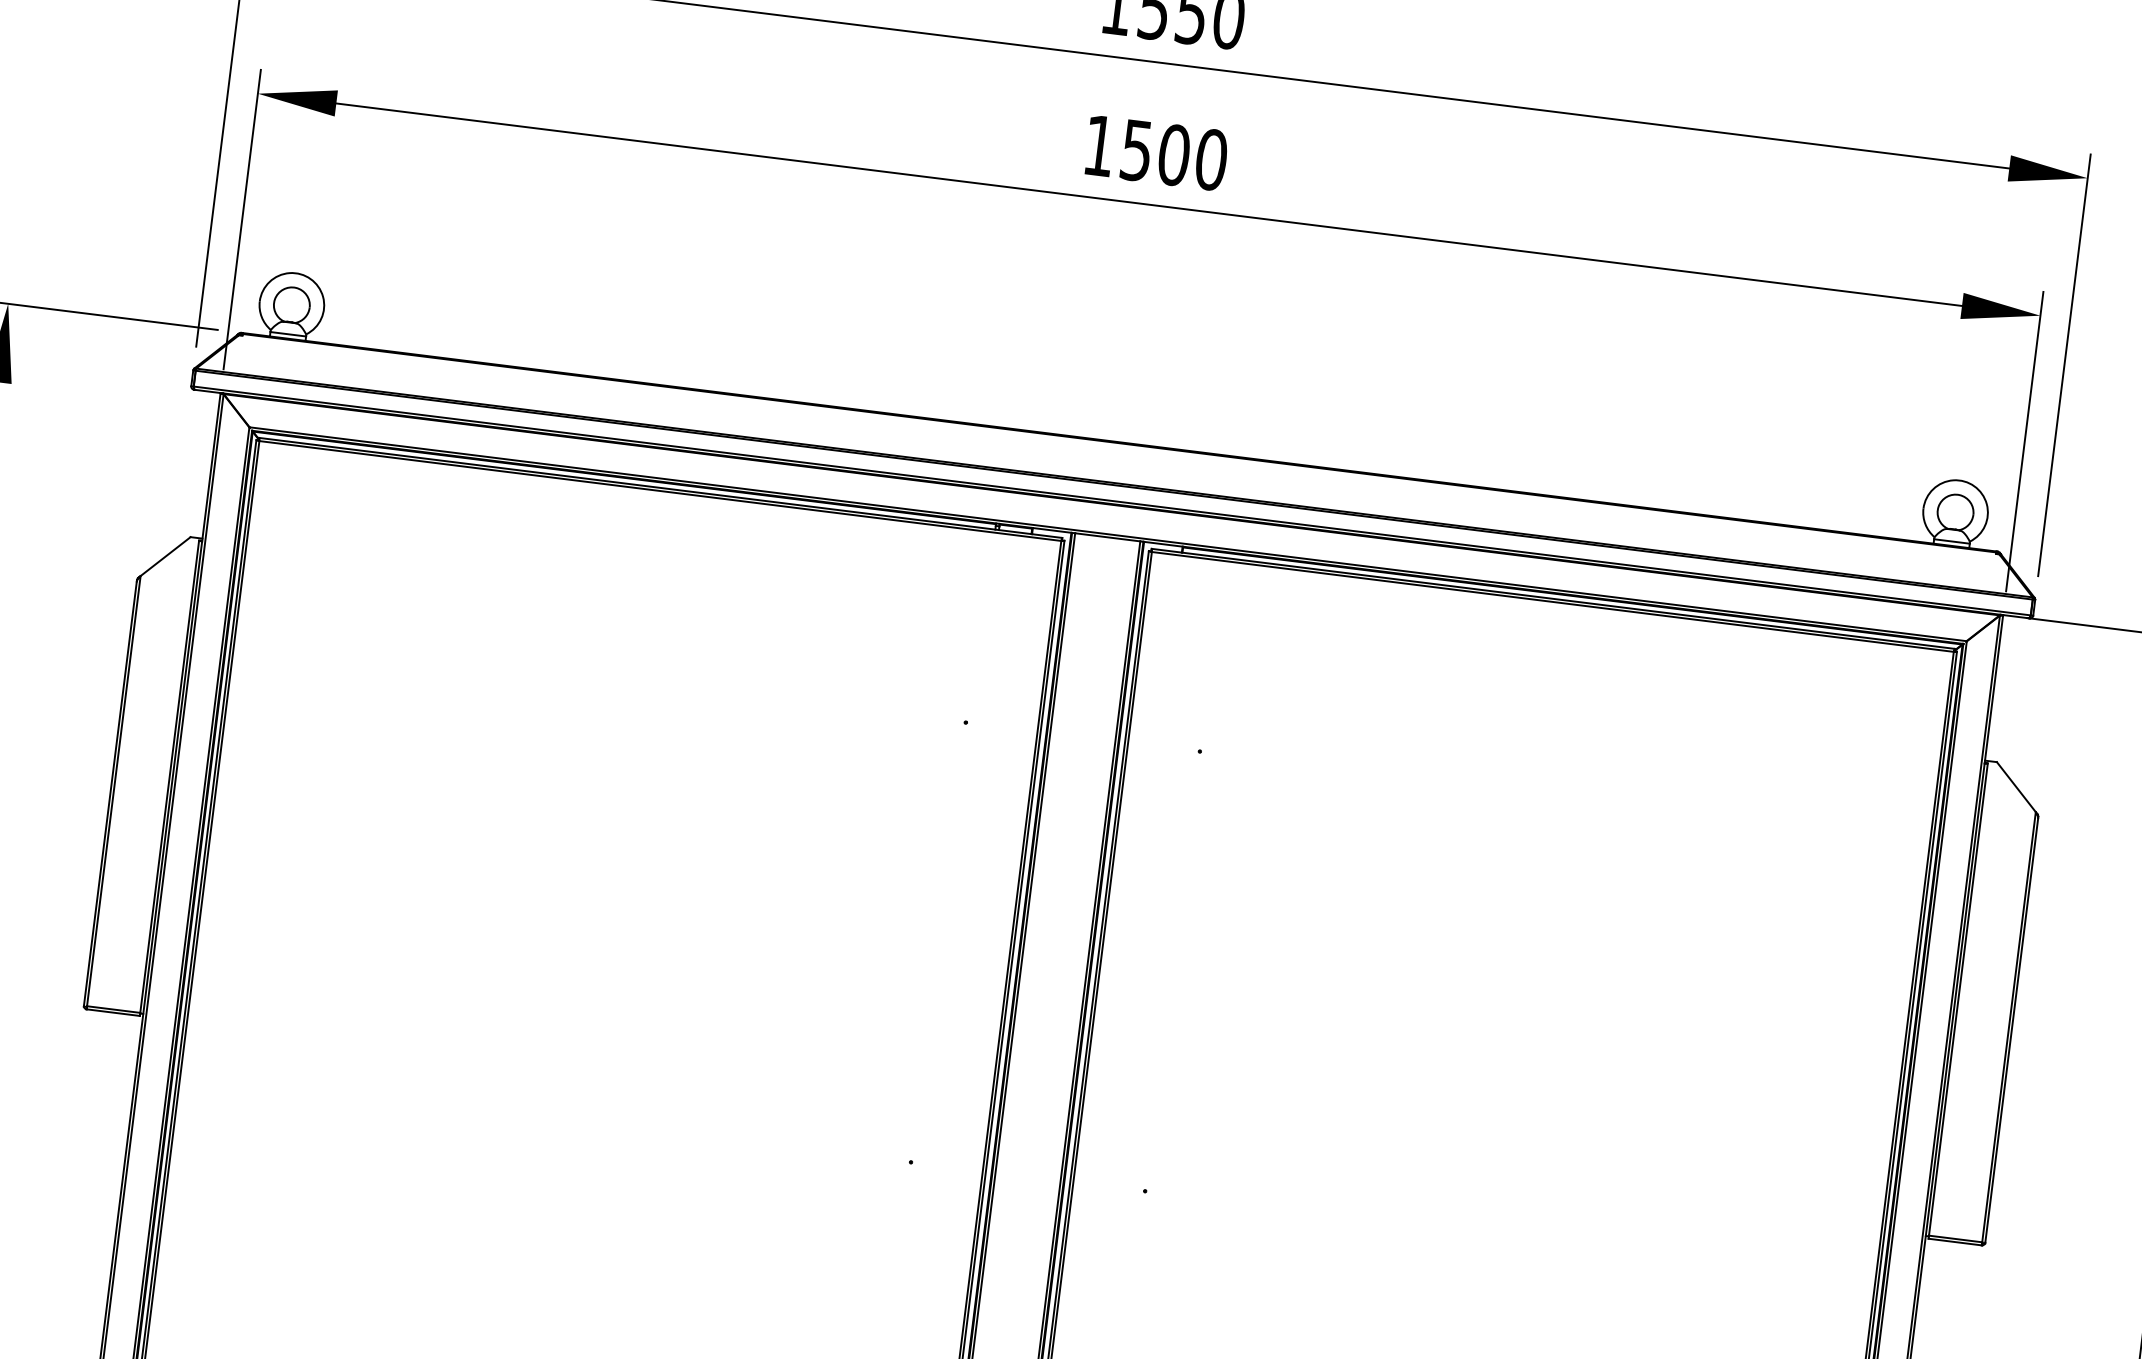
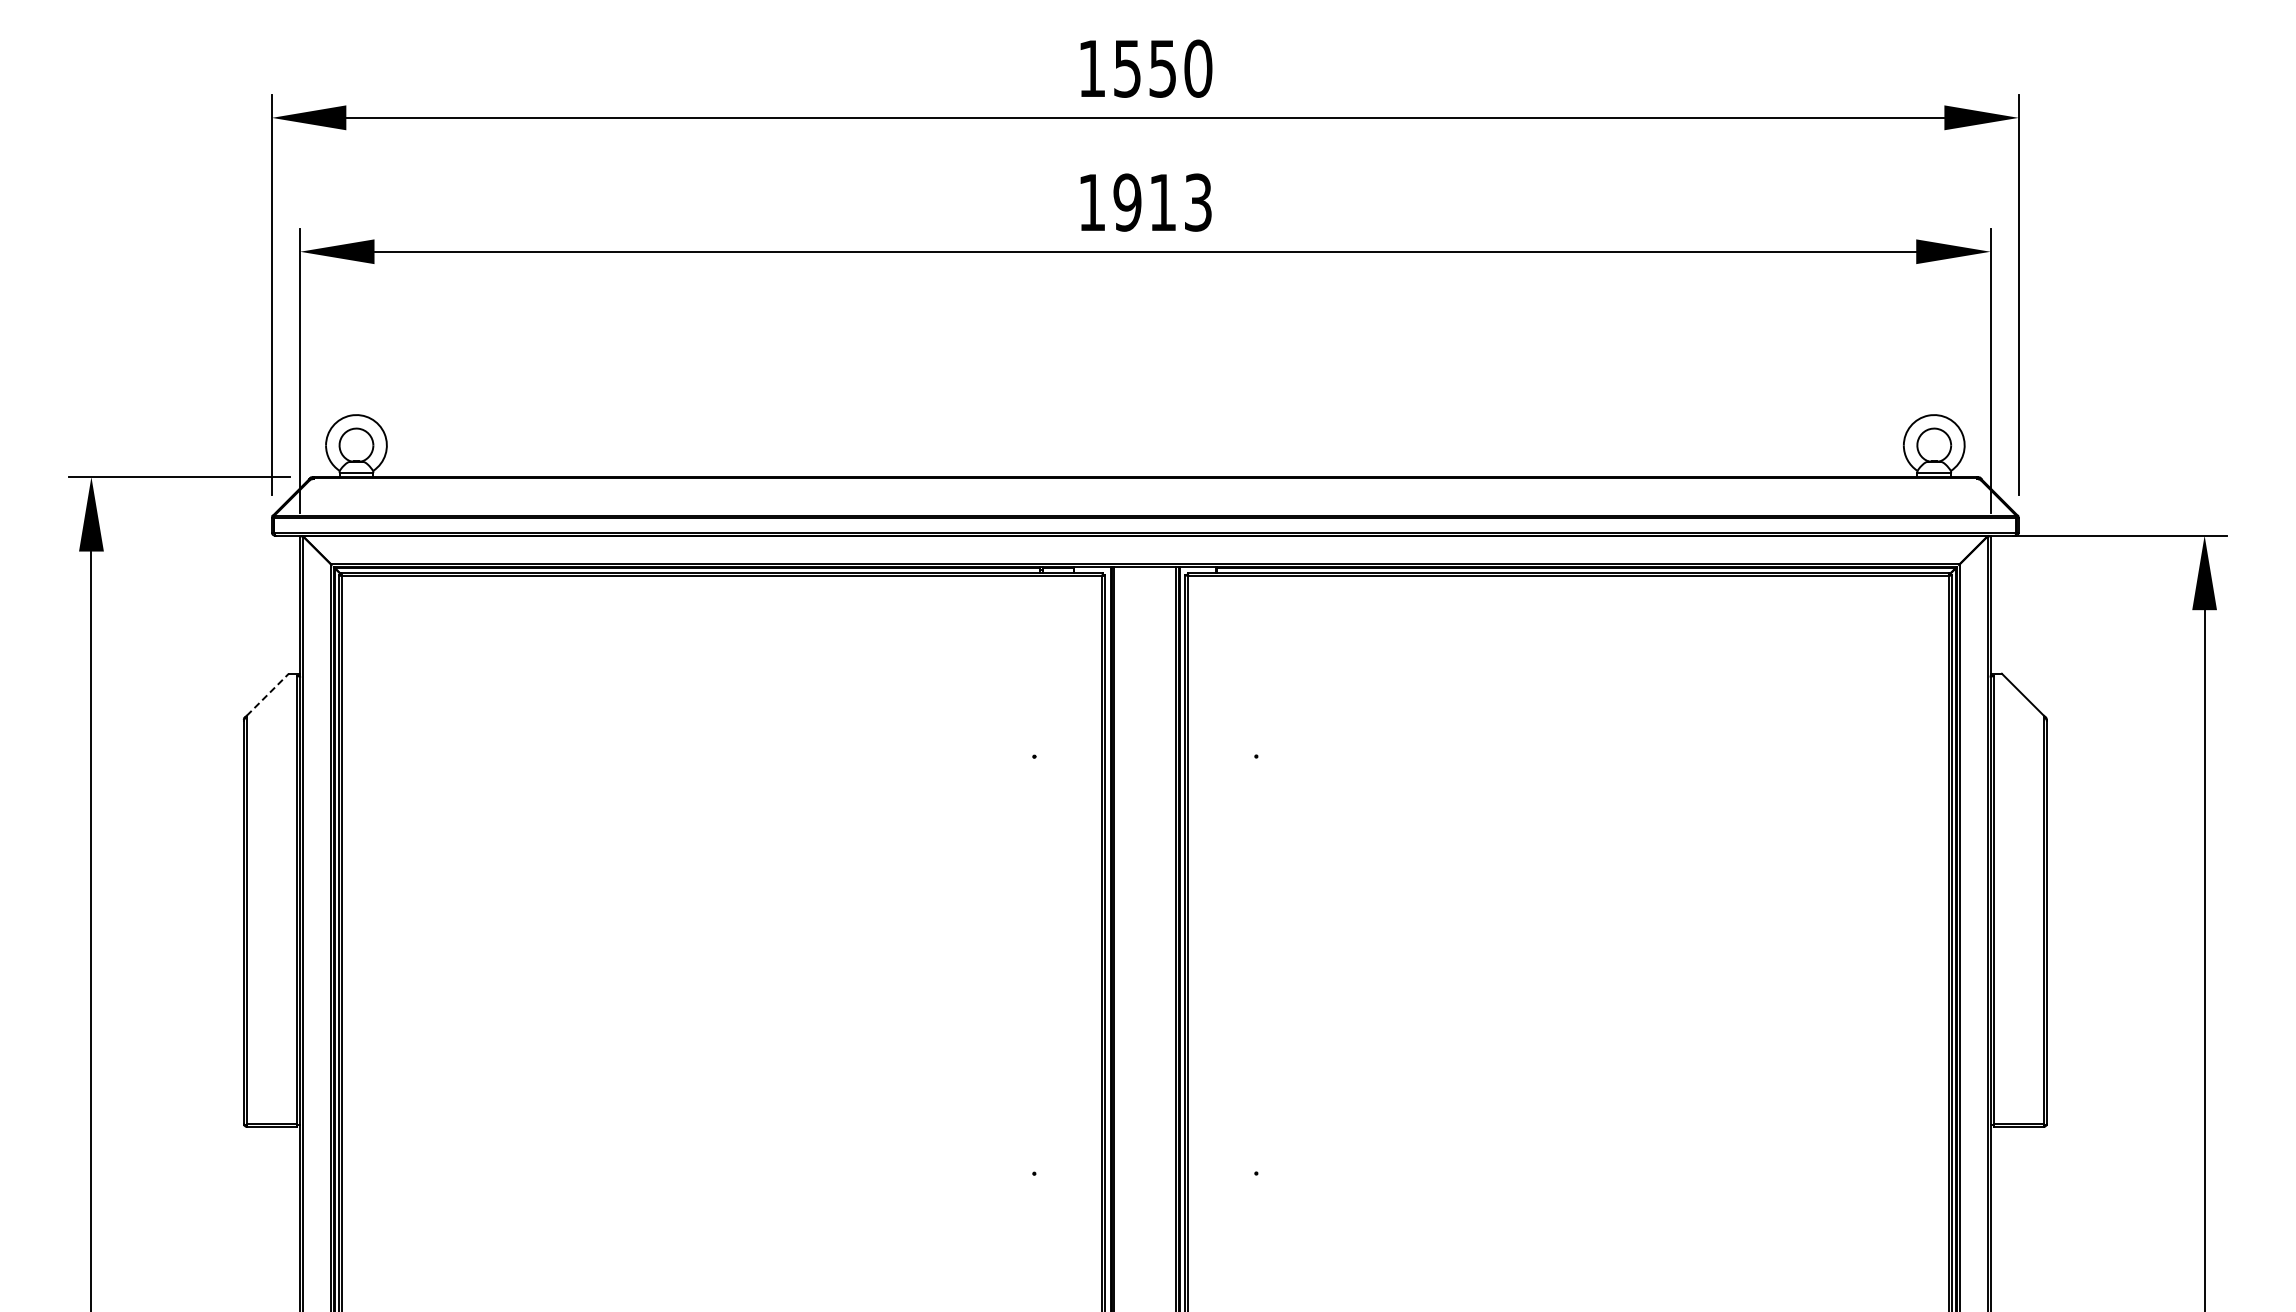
text: (1173, 155) -> (1162, 202), 1500 -> 1913
line: (165, 556) -> (267, 694), solid -> dashed

